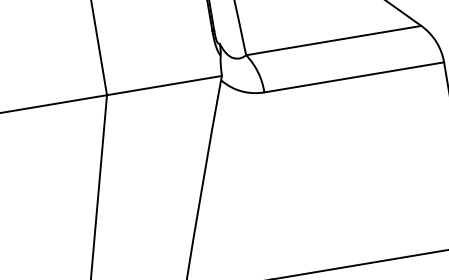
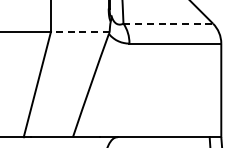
line: (334, 40) -> (168, 23), solid -> dashed
line: (162, 85) -> (79, 31), solid -> dashed

